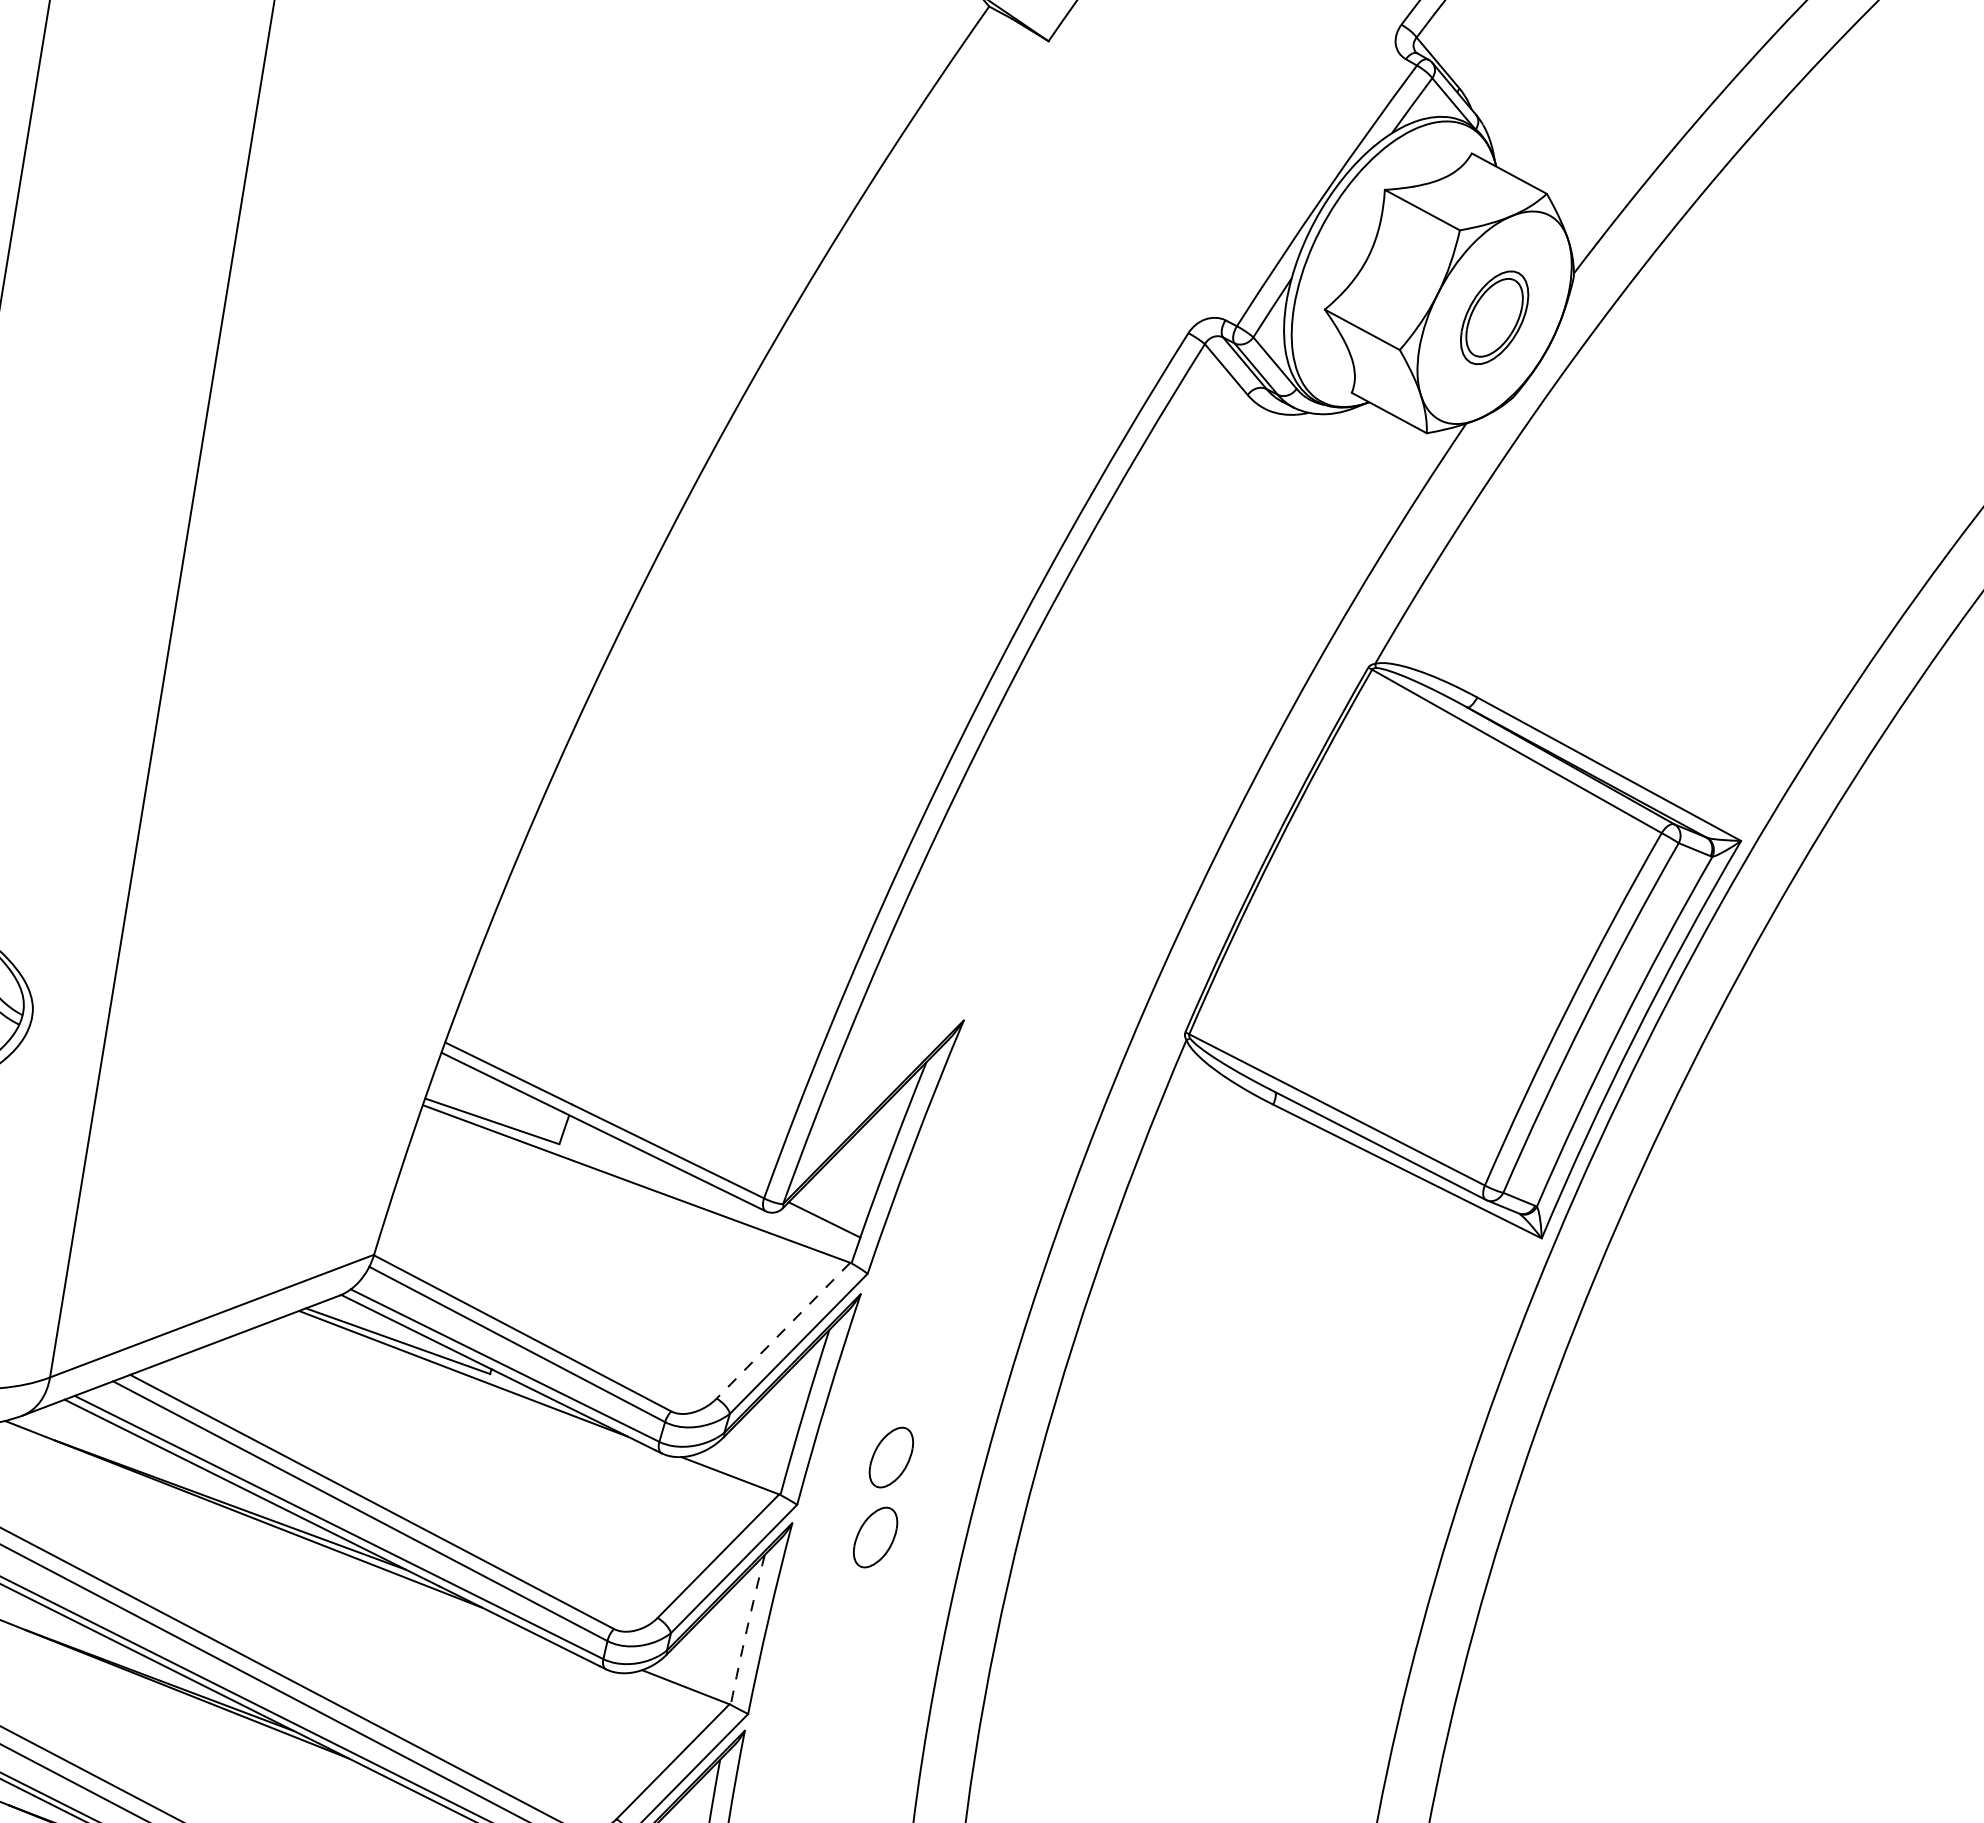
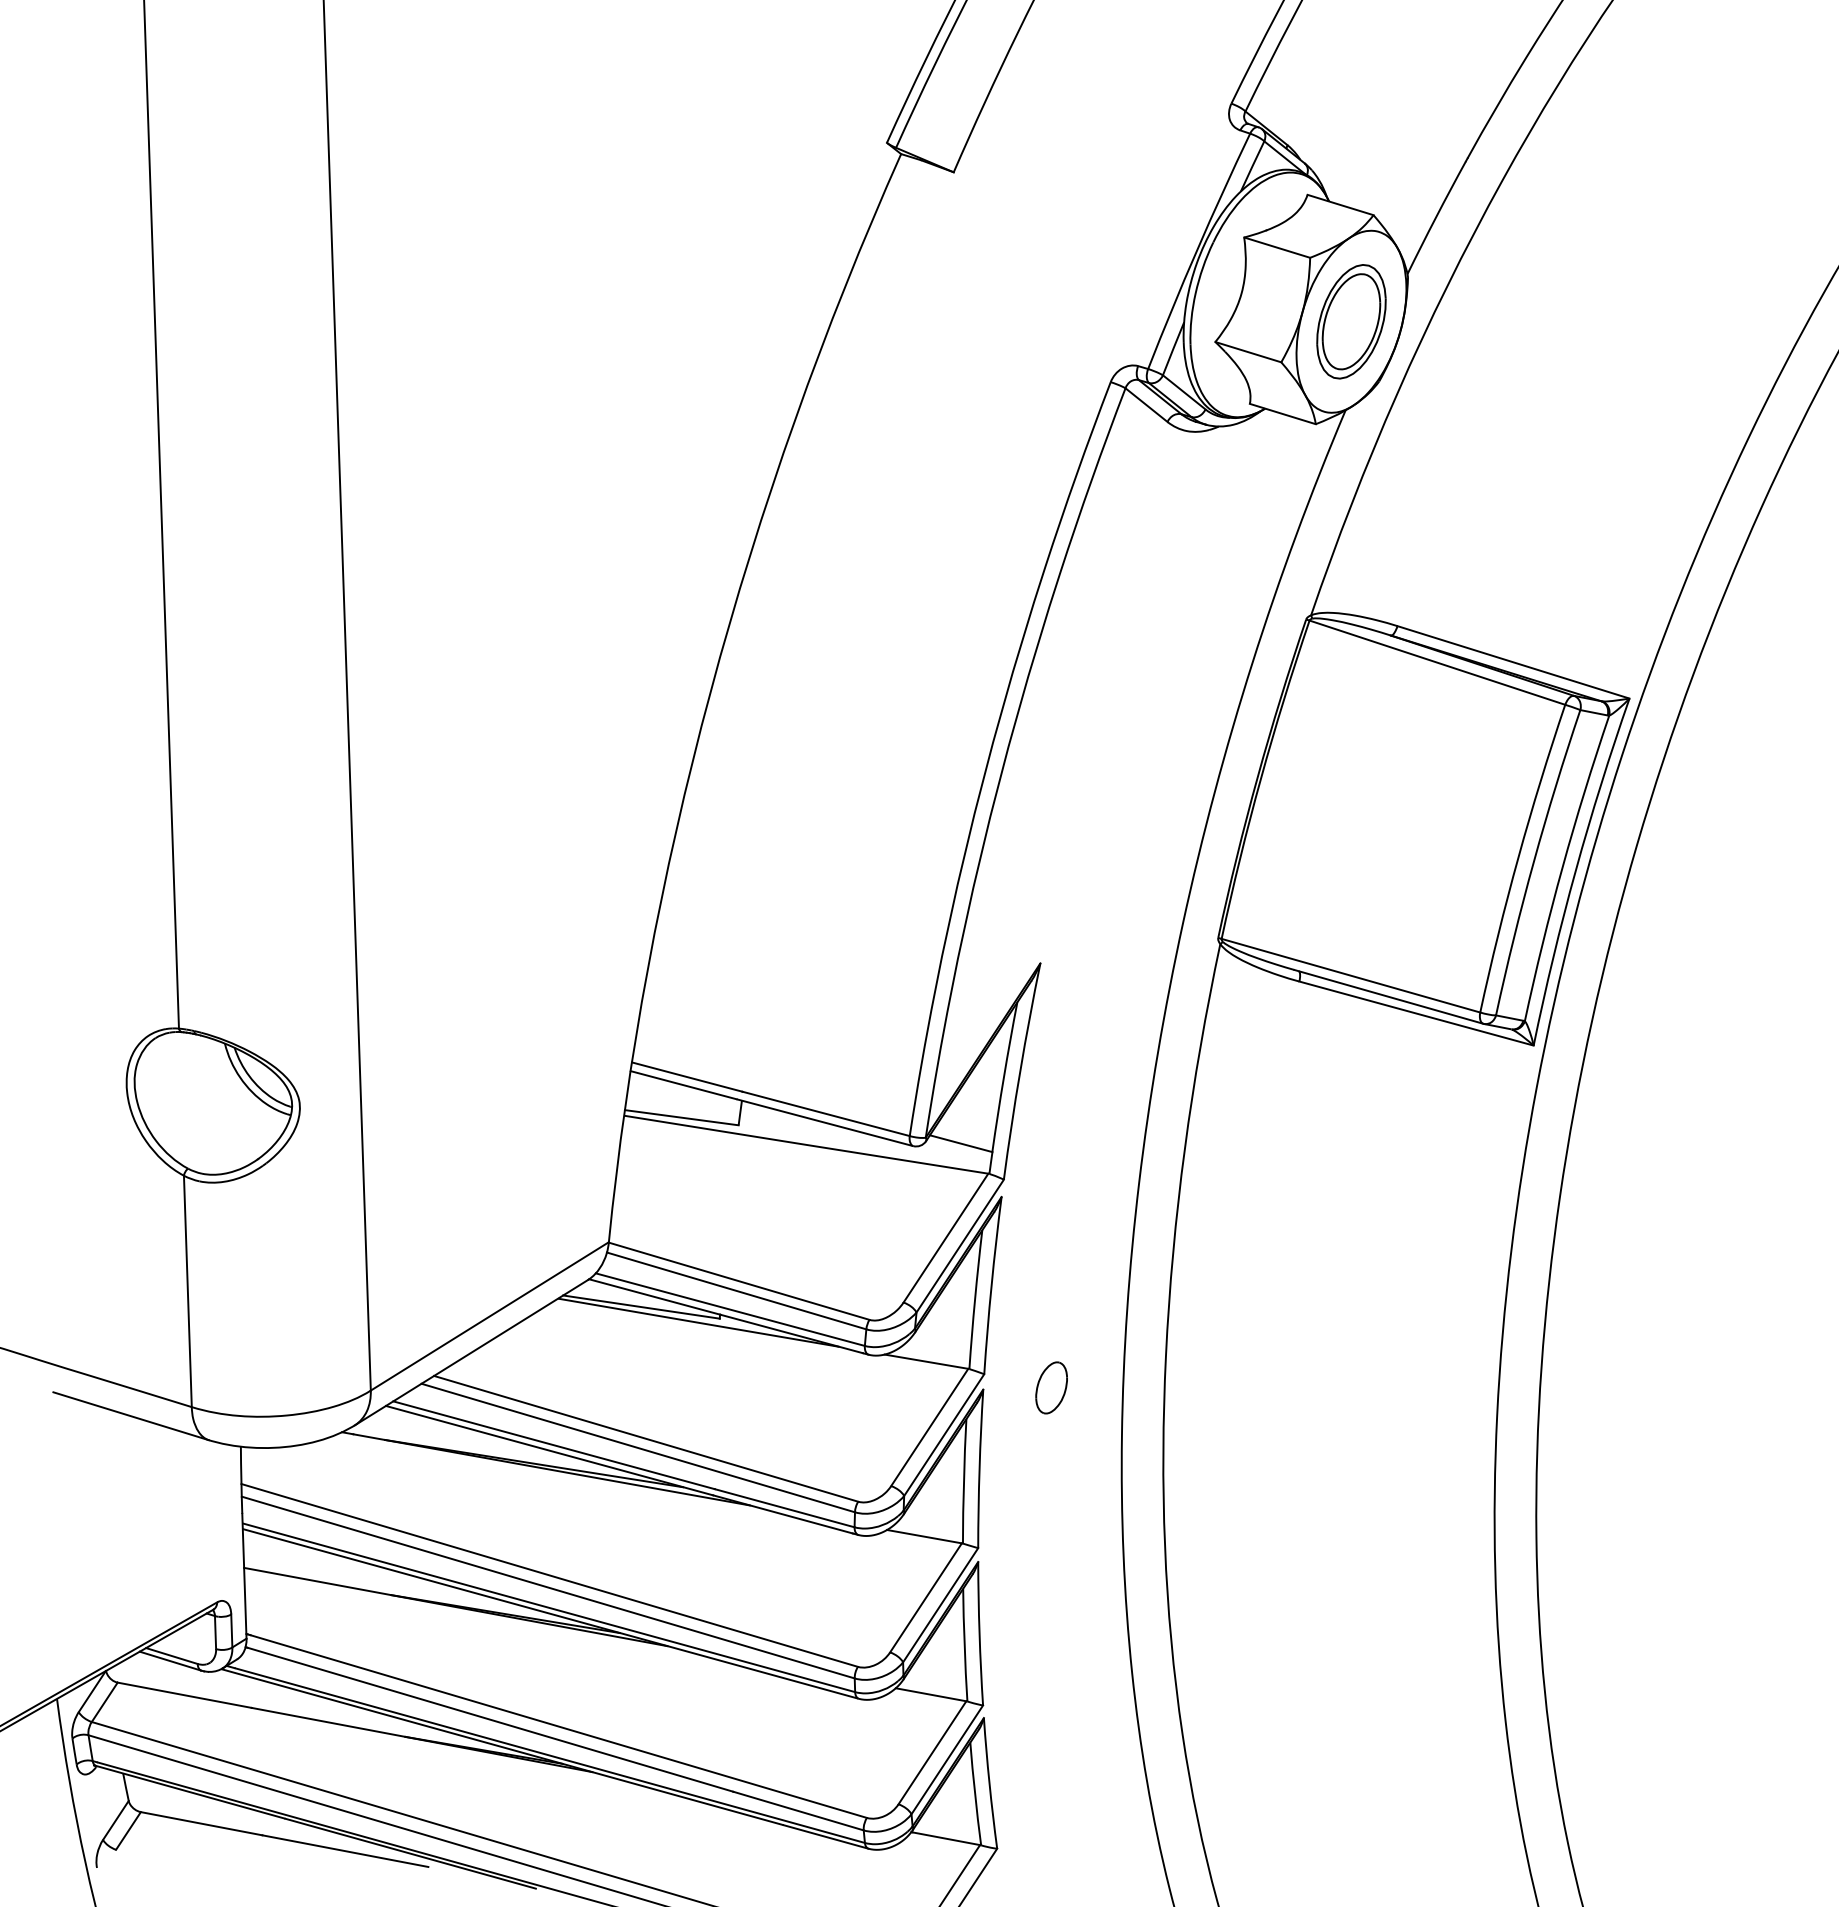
part: (1494, 317) -> (1351, 321), size x1.43
line: (782, 1331) -> (945, 1238), dashed -> solid
part: (891, 1457) -> (1051, 1321), removed
arc: (746, 1629) -> (963, 1481), dashed -> solid

